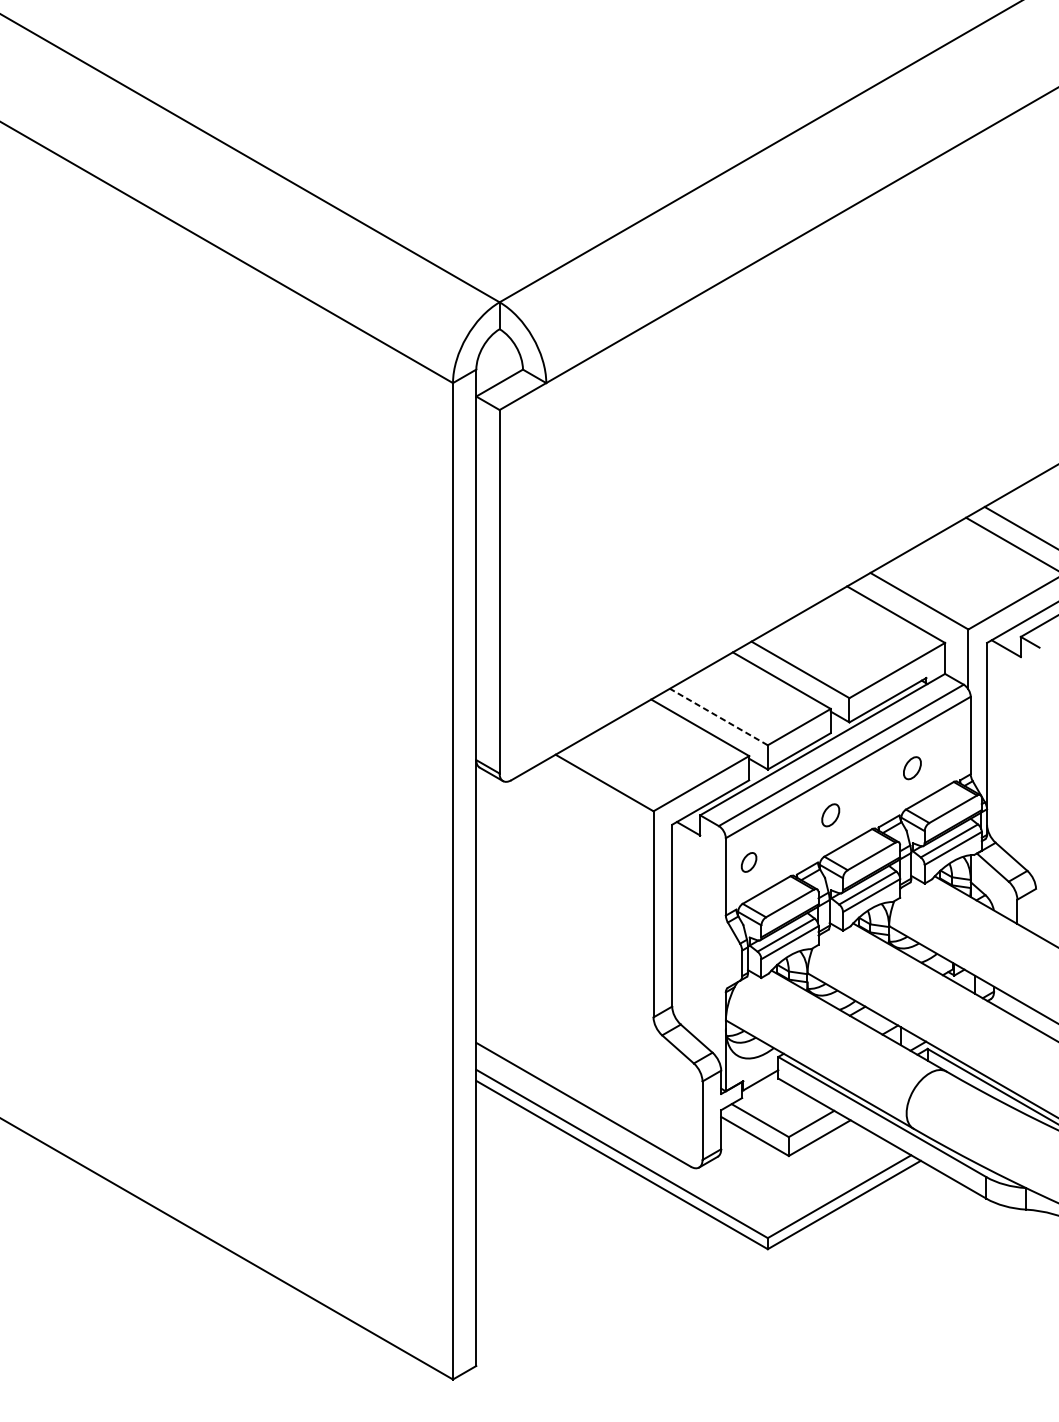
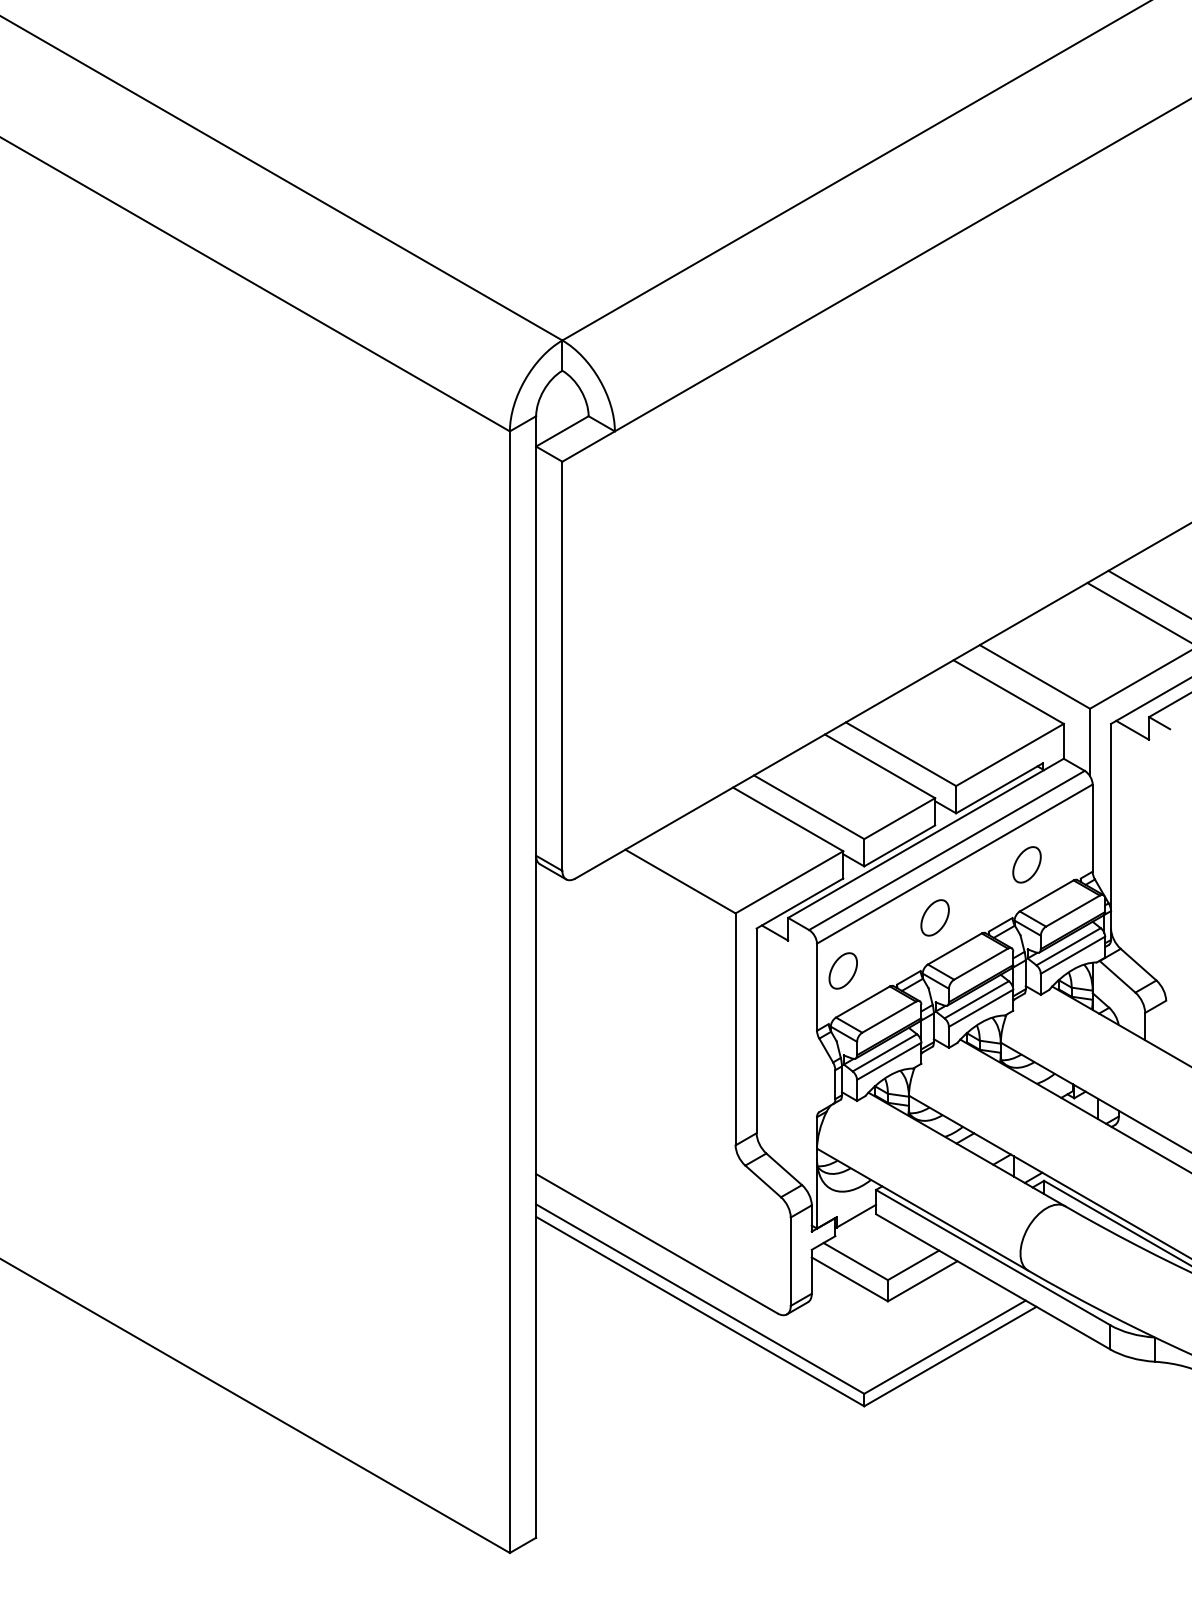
line: (719, 717) -> (809, 807), dashed -> solid
part: (911, 767) -> (1026, 864), size x1.43
part: (830, 814) -> (934, 917), size x1.43
part: (748, 862) -> (842, 970), size x1.67

